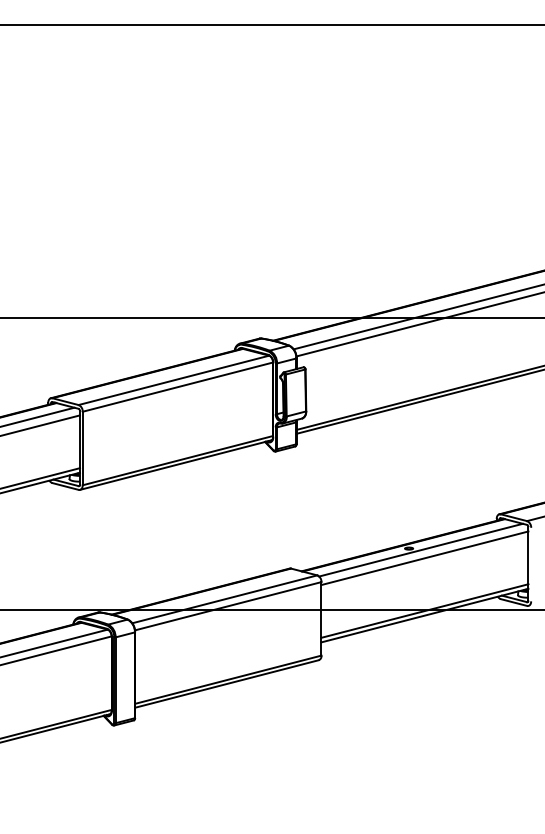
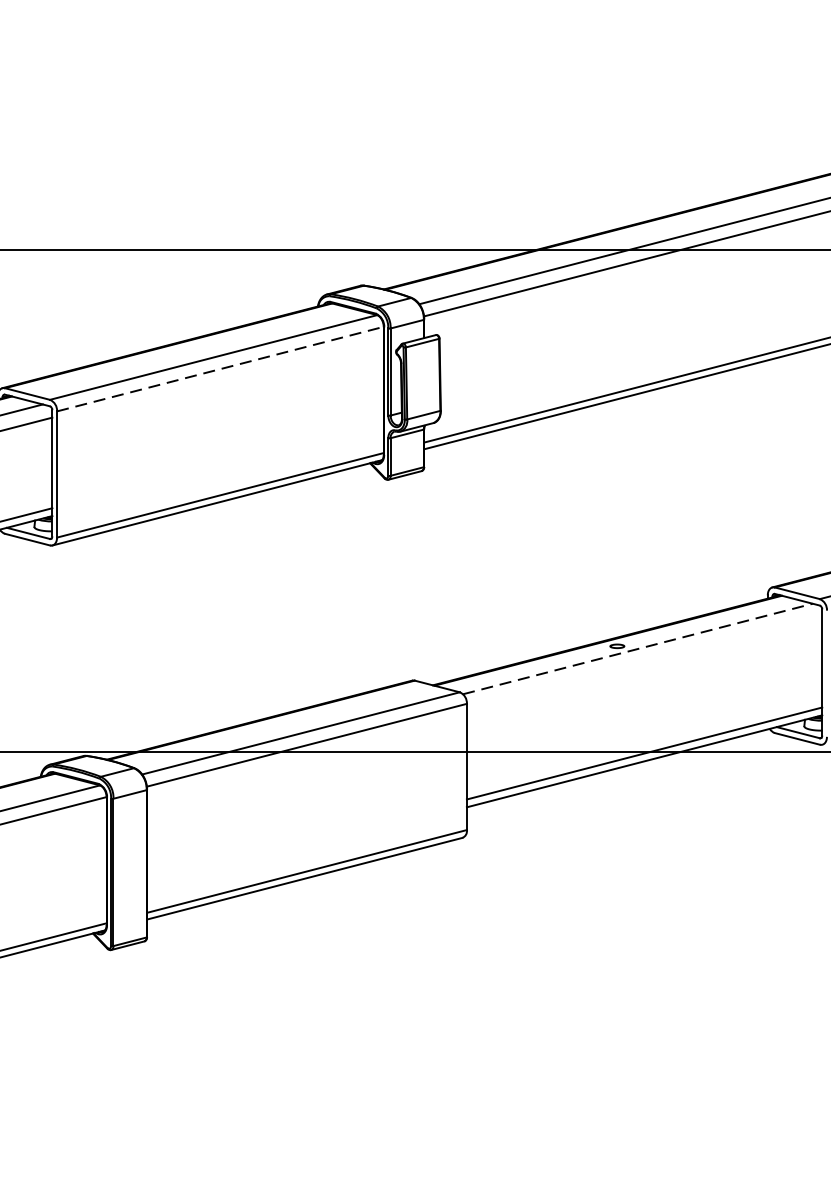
line: (178, 387) -> (221, 369), solid -> dashed
line: (421, 550) -> (638, 649), solid -> dashed
line: (424, 558) -> (643, 663), removed

